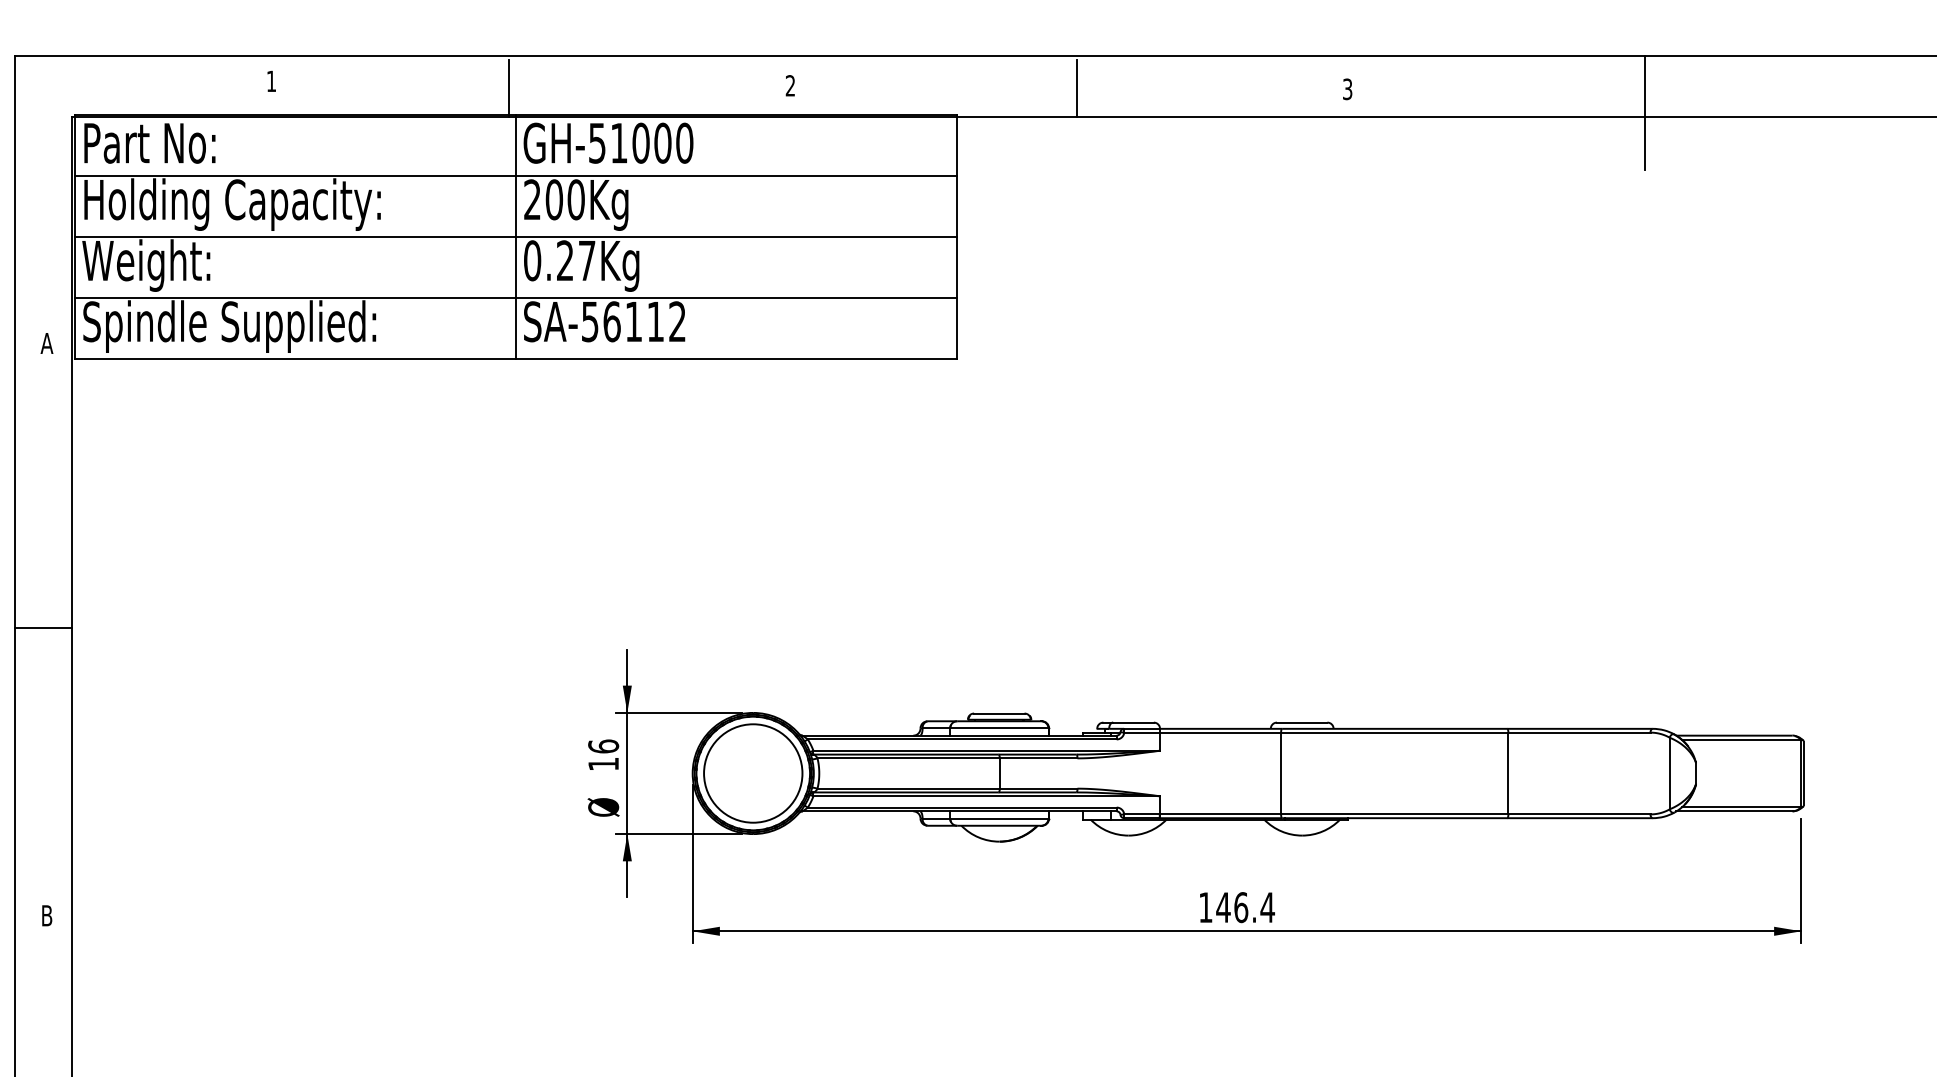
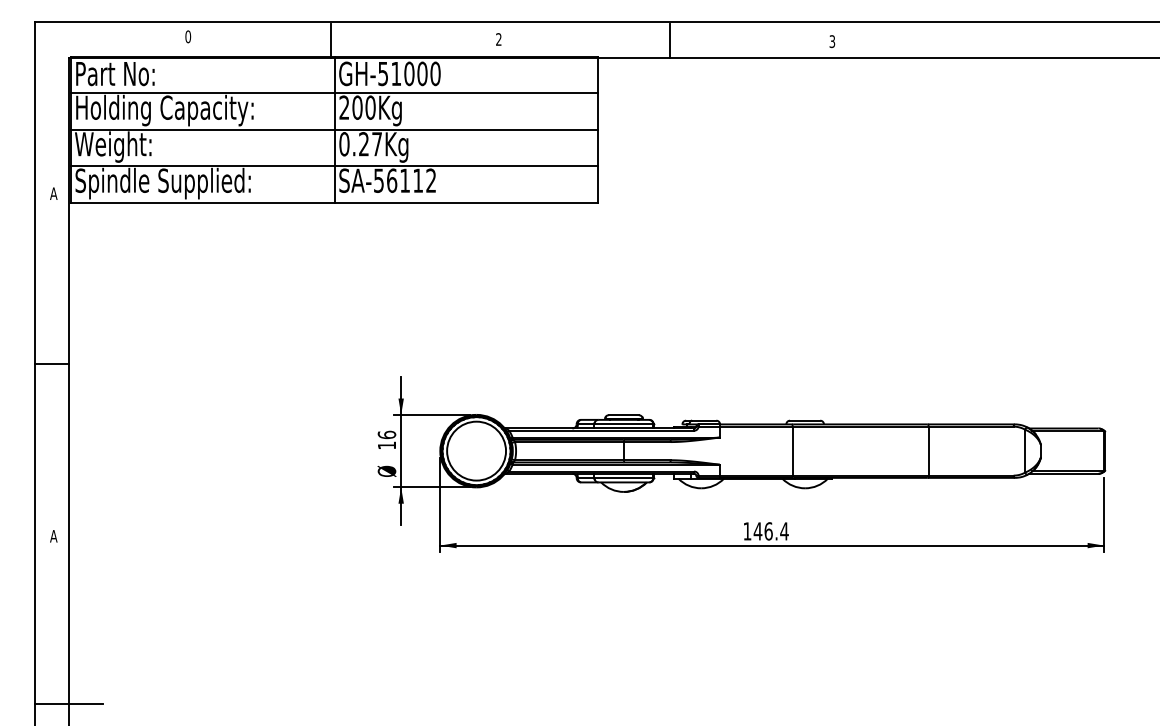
text: (272, 80) -> (188, 36), 1 -> 0
line: (1645, 112) -> (1010, 55), removed
text: (46, 916) -> (53, 536), B -> A

